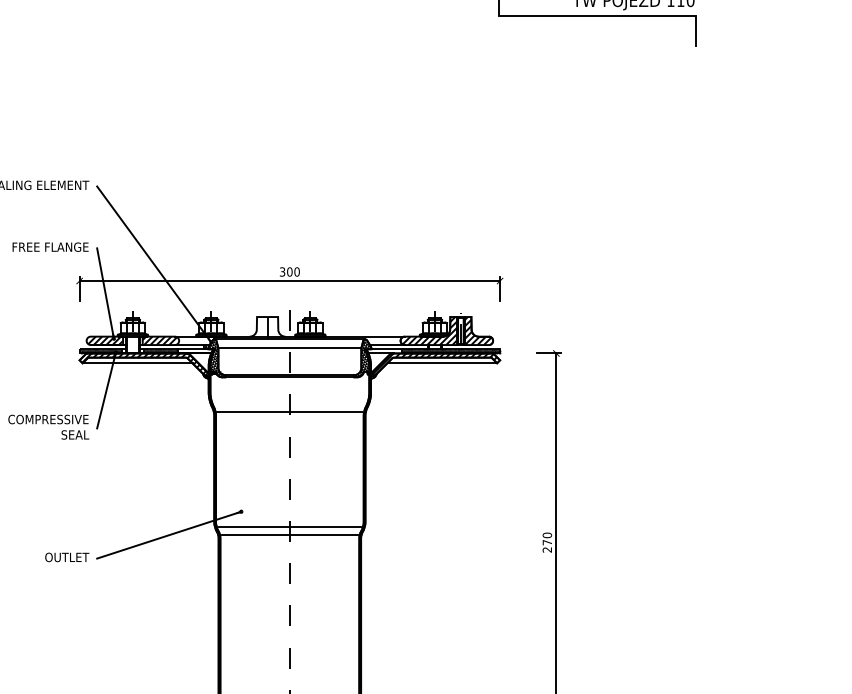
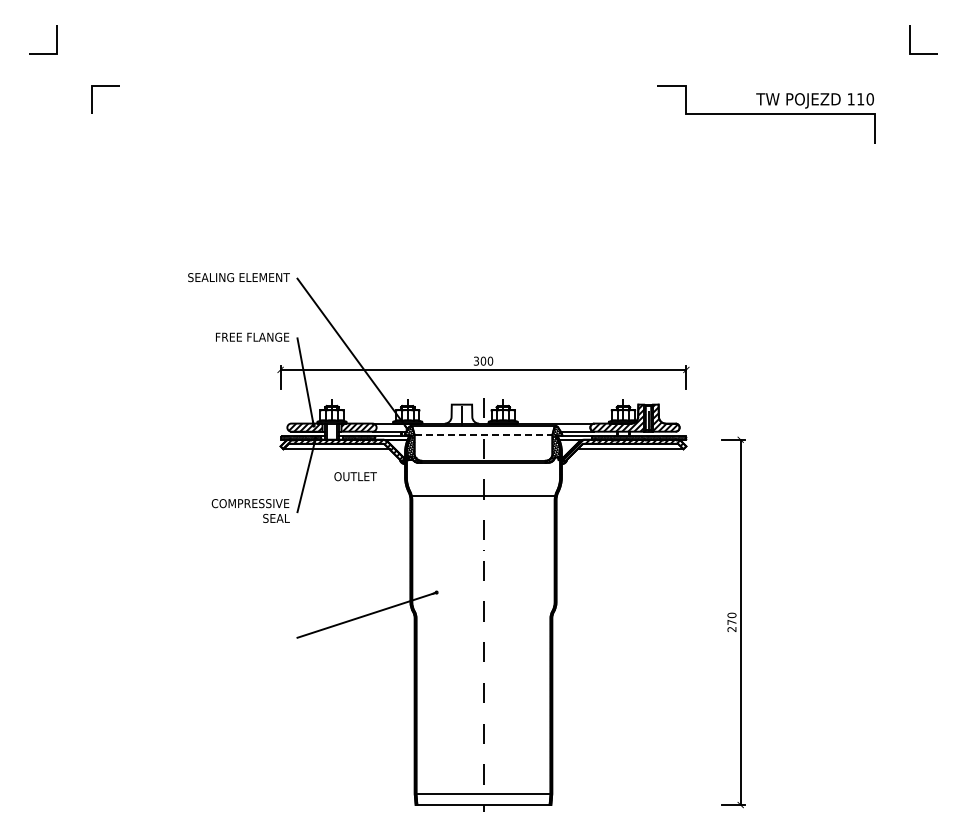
line: (289, 347) -> (483, 434), solid -> dashed
line: (289, 527) -> (483, 607), removed
line: (289, 534) -> (483, 614), removed
text: (67, 557) -> (355, 476), moved

